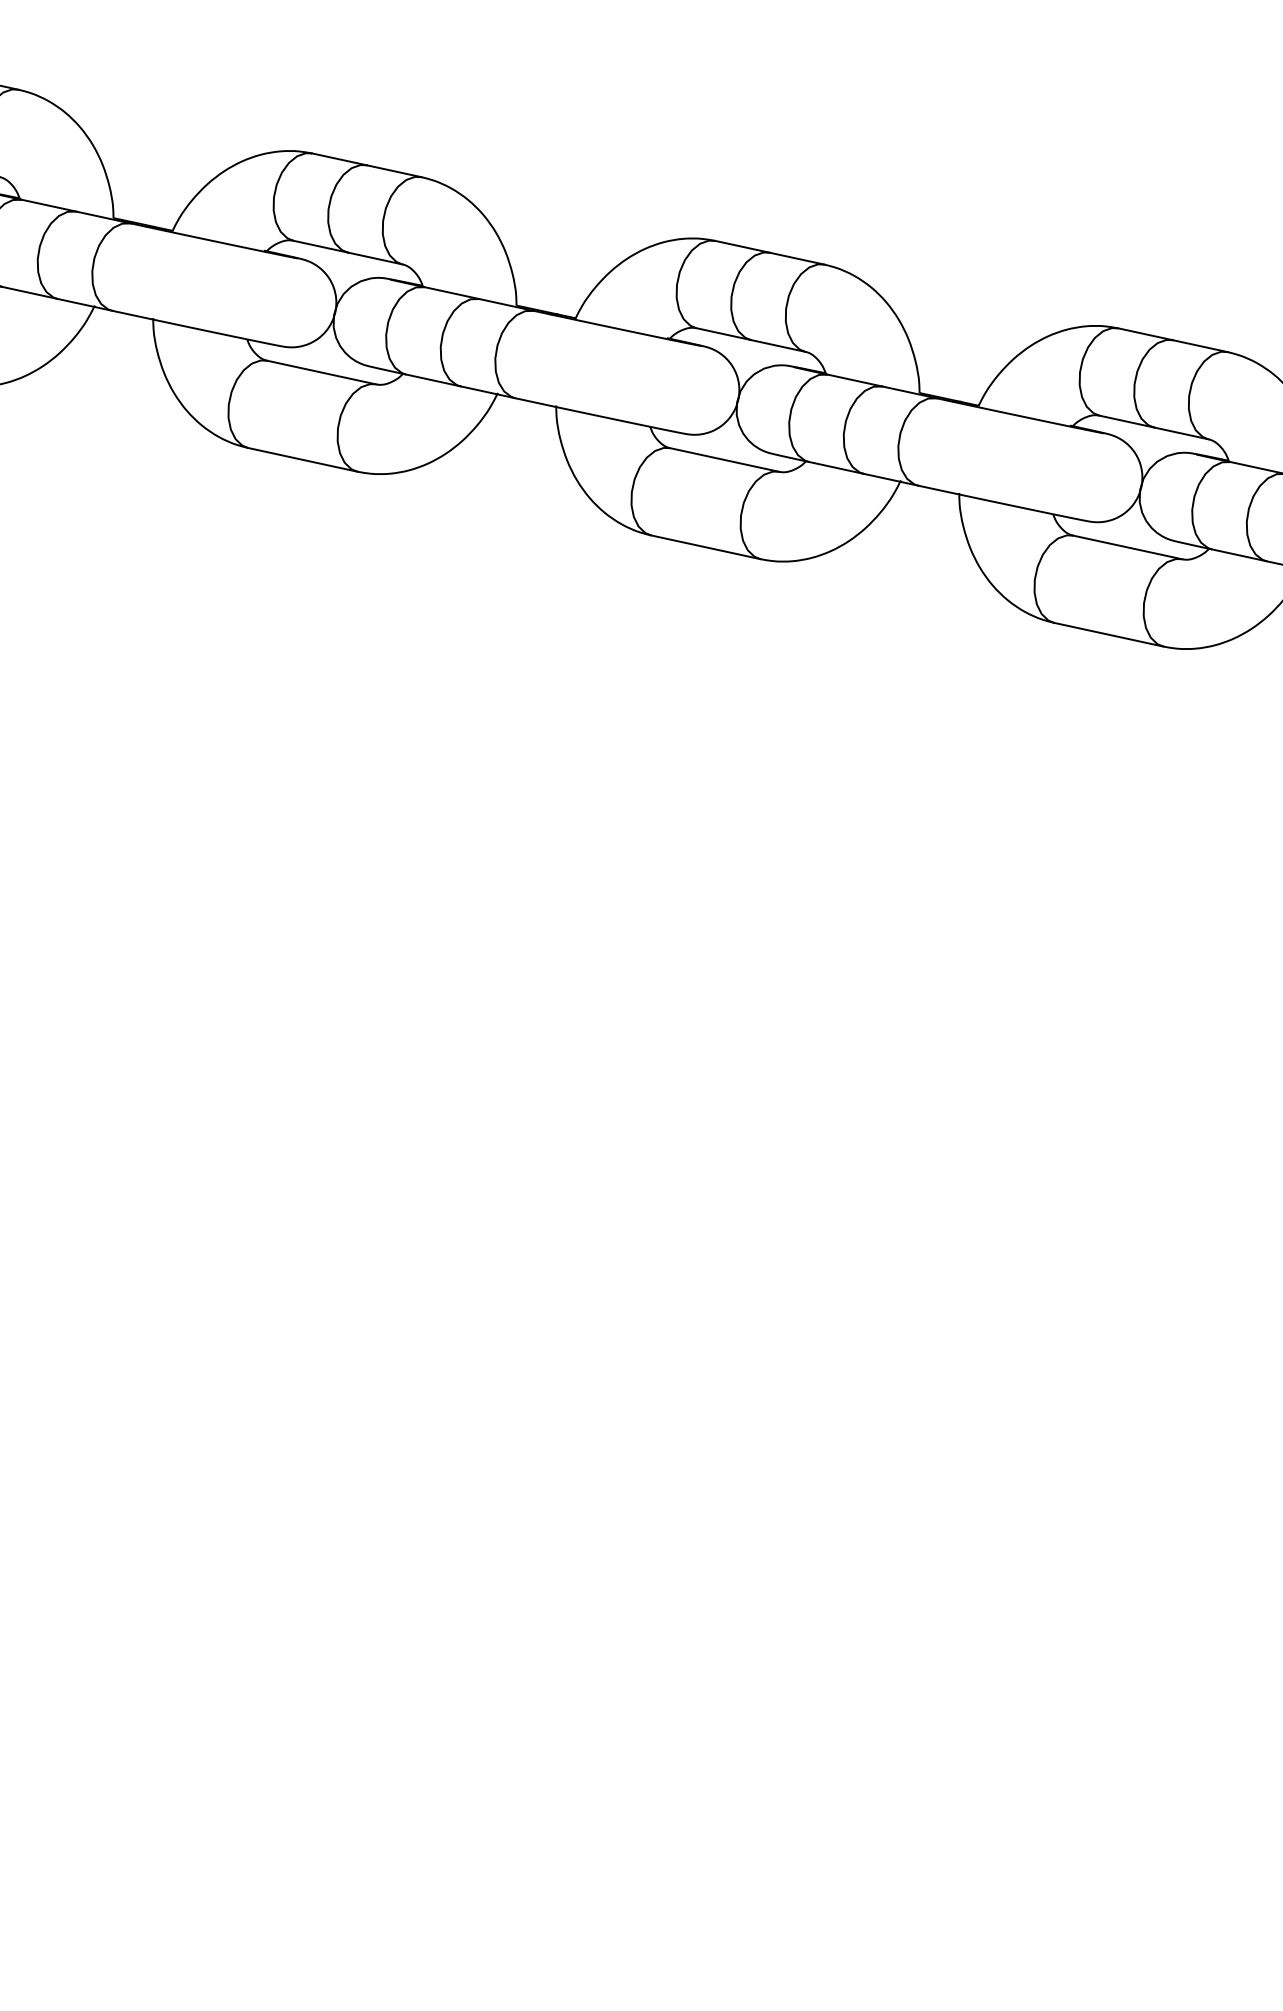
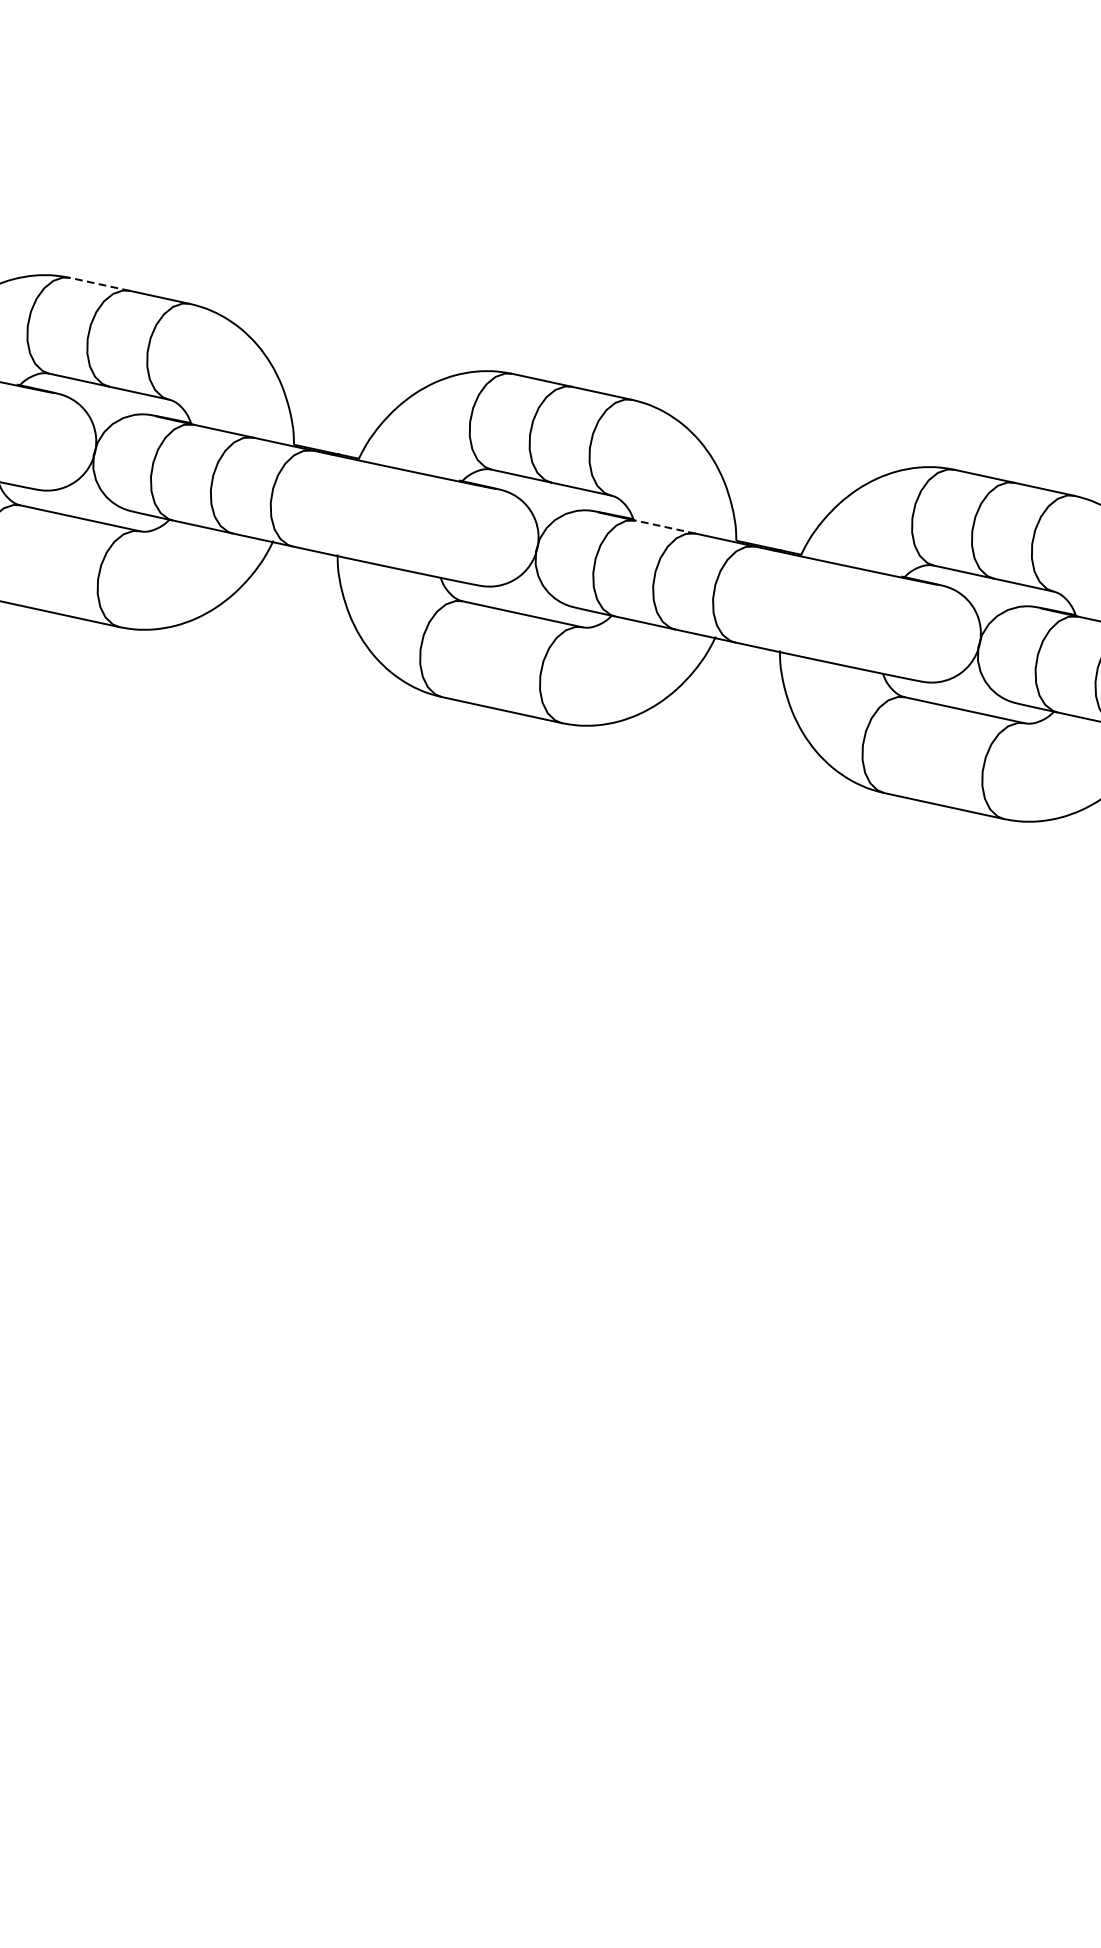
line: (339, 159) -> (99, 284), solid -> dashed
line: (855, 380) -> (666, 527), solid -> dashed

